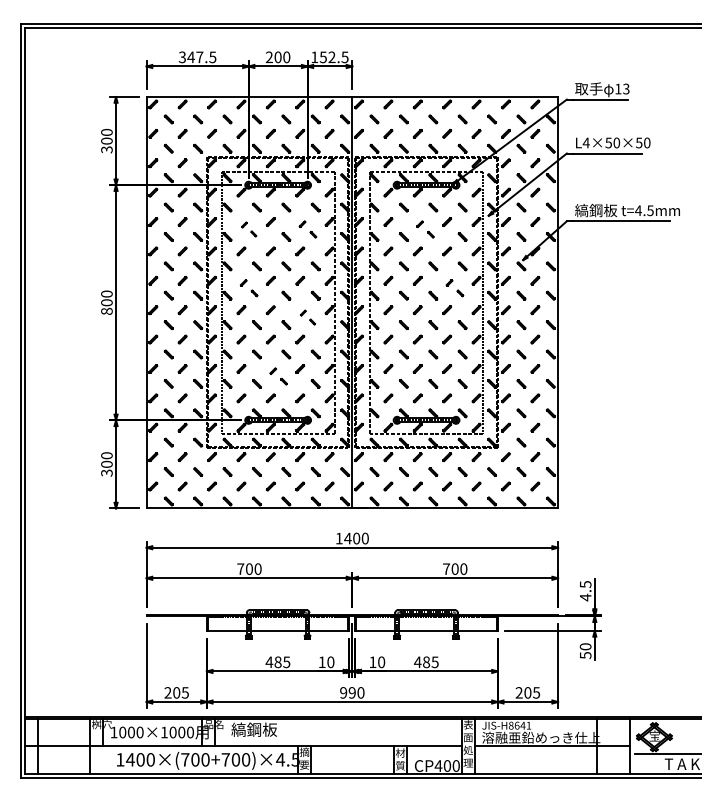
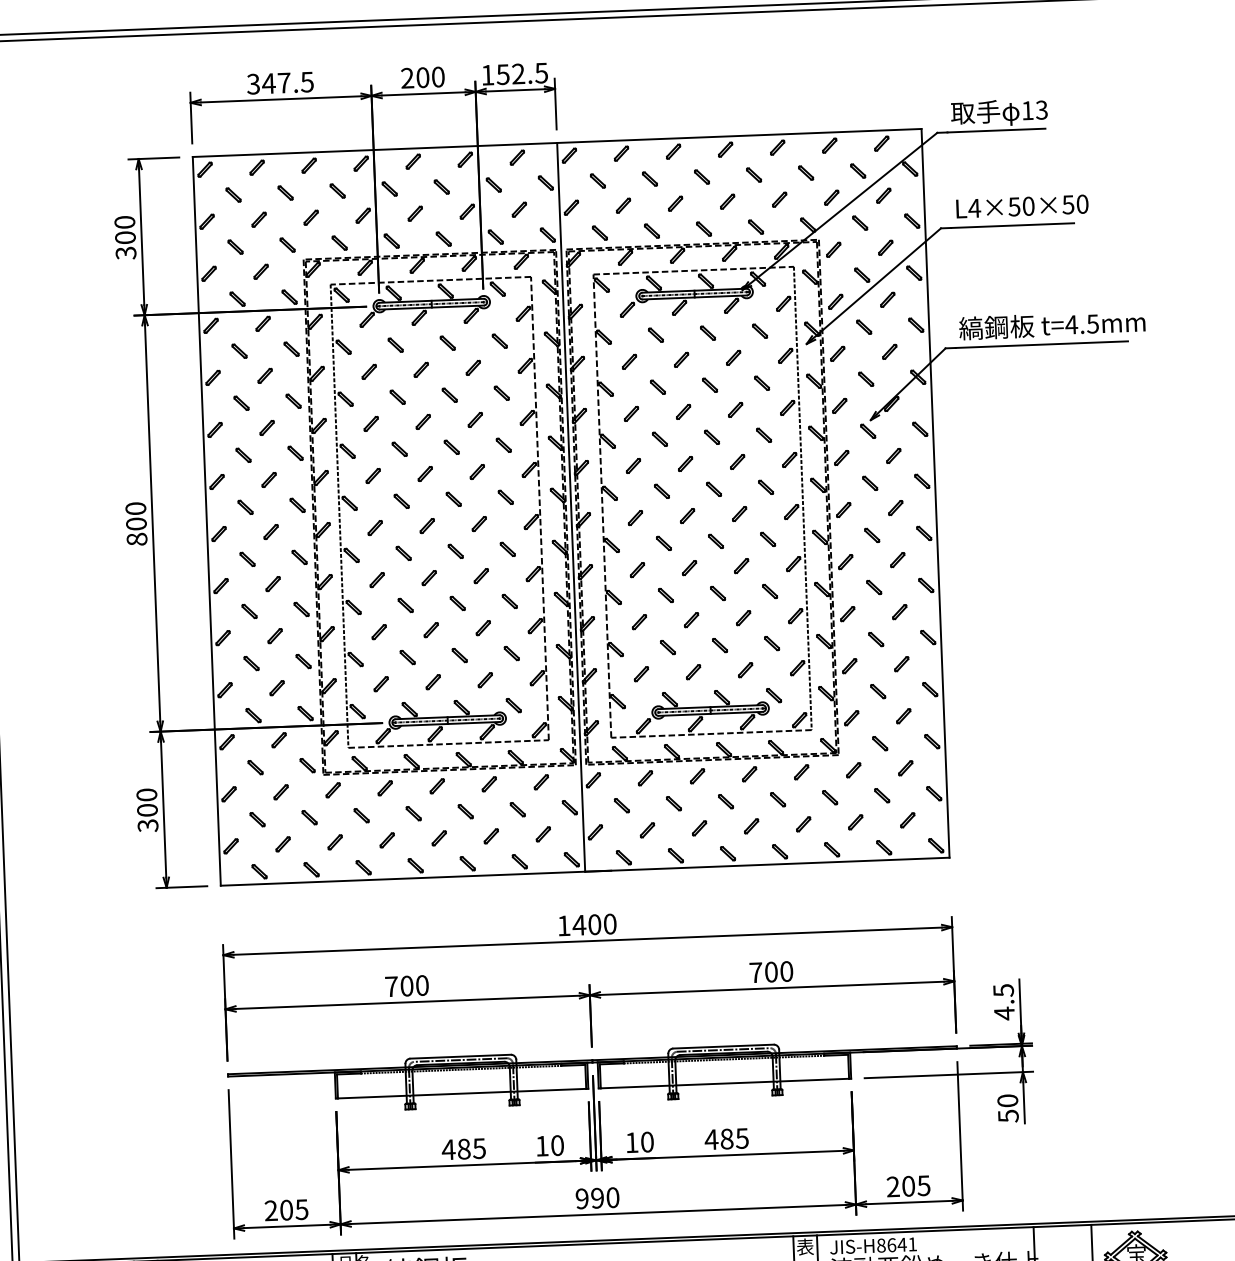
part: (248, 229) -> (382, 384), size x1.67
part: (307, 229) -> (486, 380), size x1.43
part: (425, 229) -> (695, 372), size x1.43
part: (248, 287) -> (386, 487), size x1.43
part: (454, 287) -> (751, 473), size x1.43
part: (307, 317) -> (492, 536), size x1.67
part: (278, 376) -> (445, 642), size x1.43

